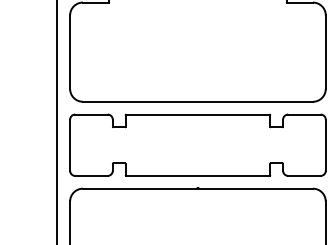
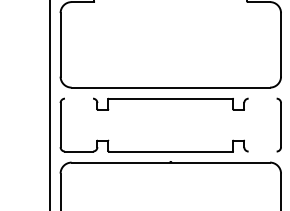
line: (92, 114) -> (79, 98), removed
line: (304, 114) -> (262, 98), removed
line: (304, 175) -> (262, 151), removed

